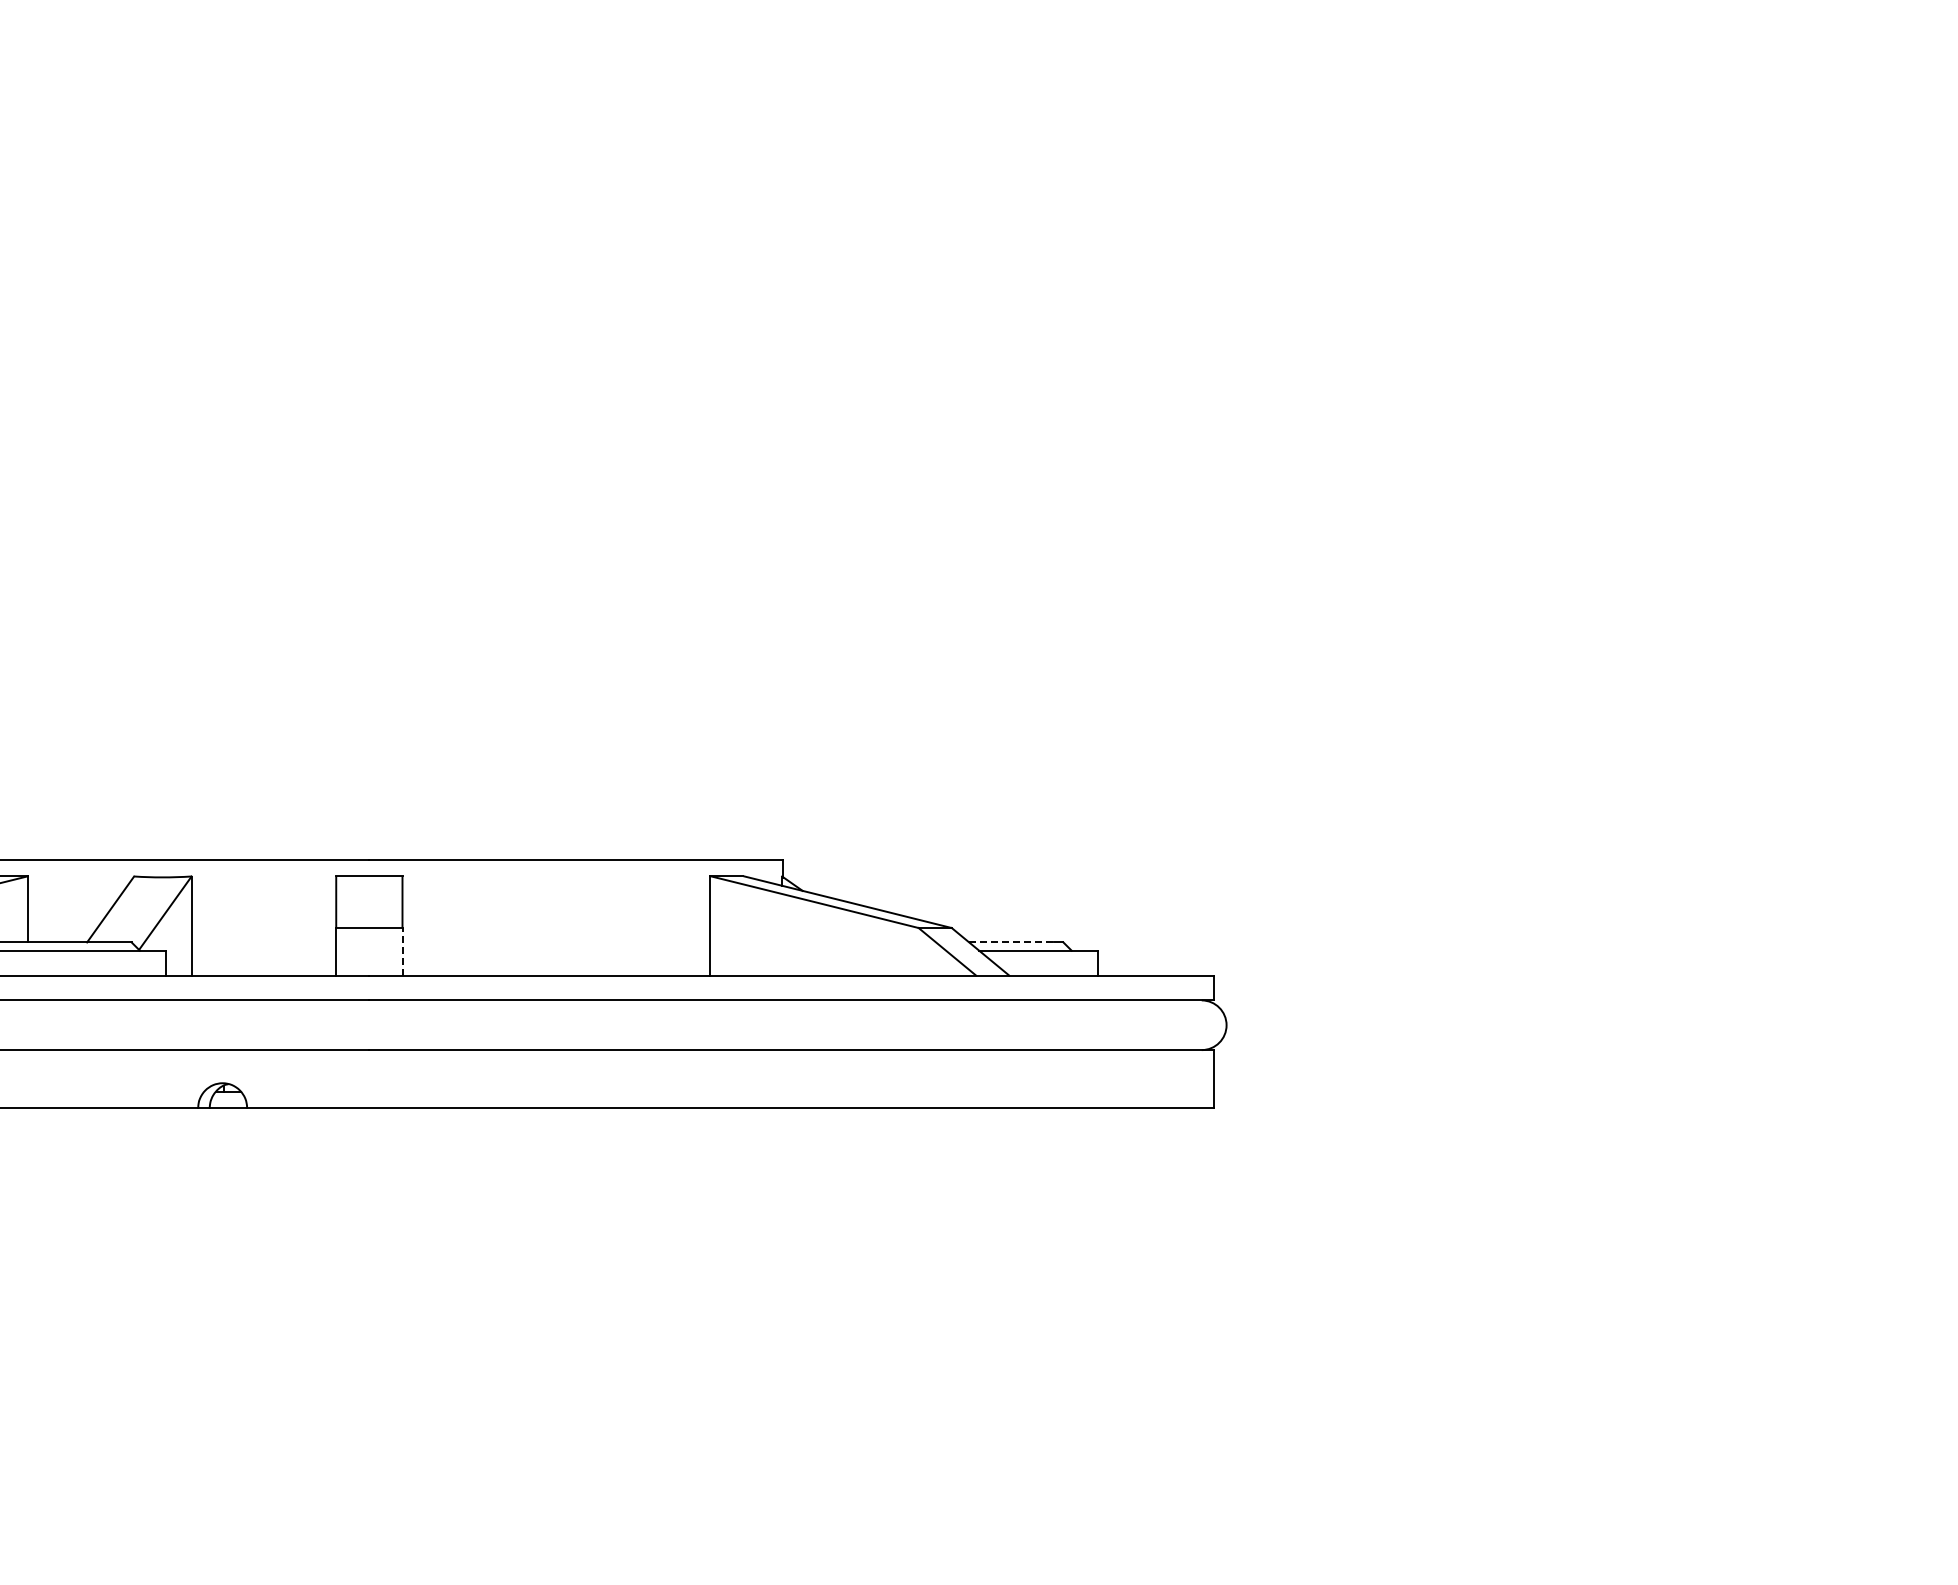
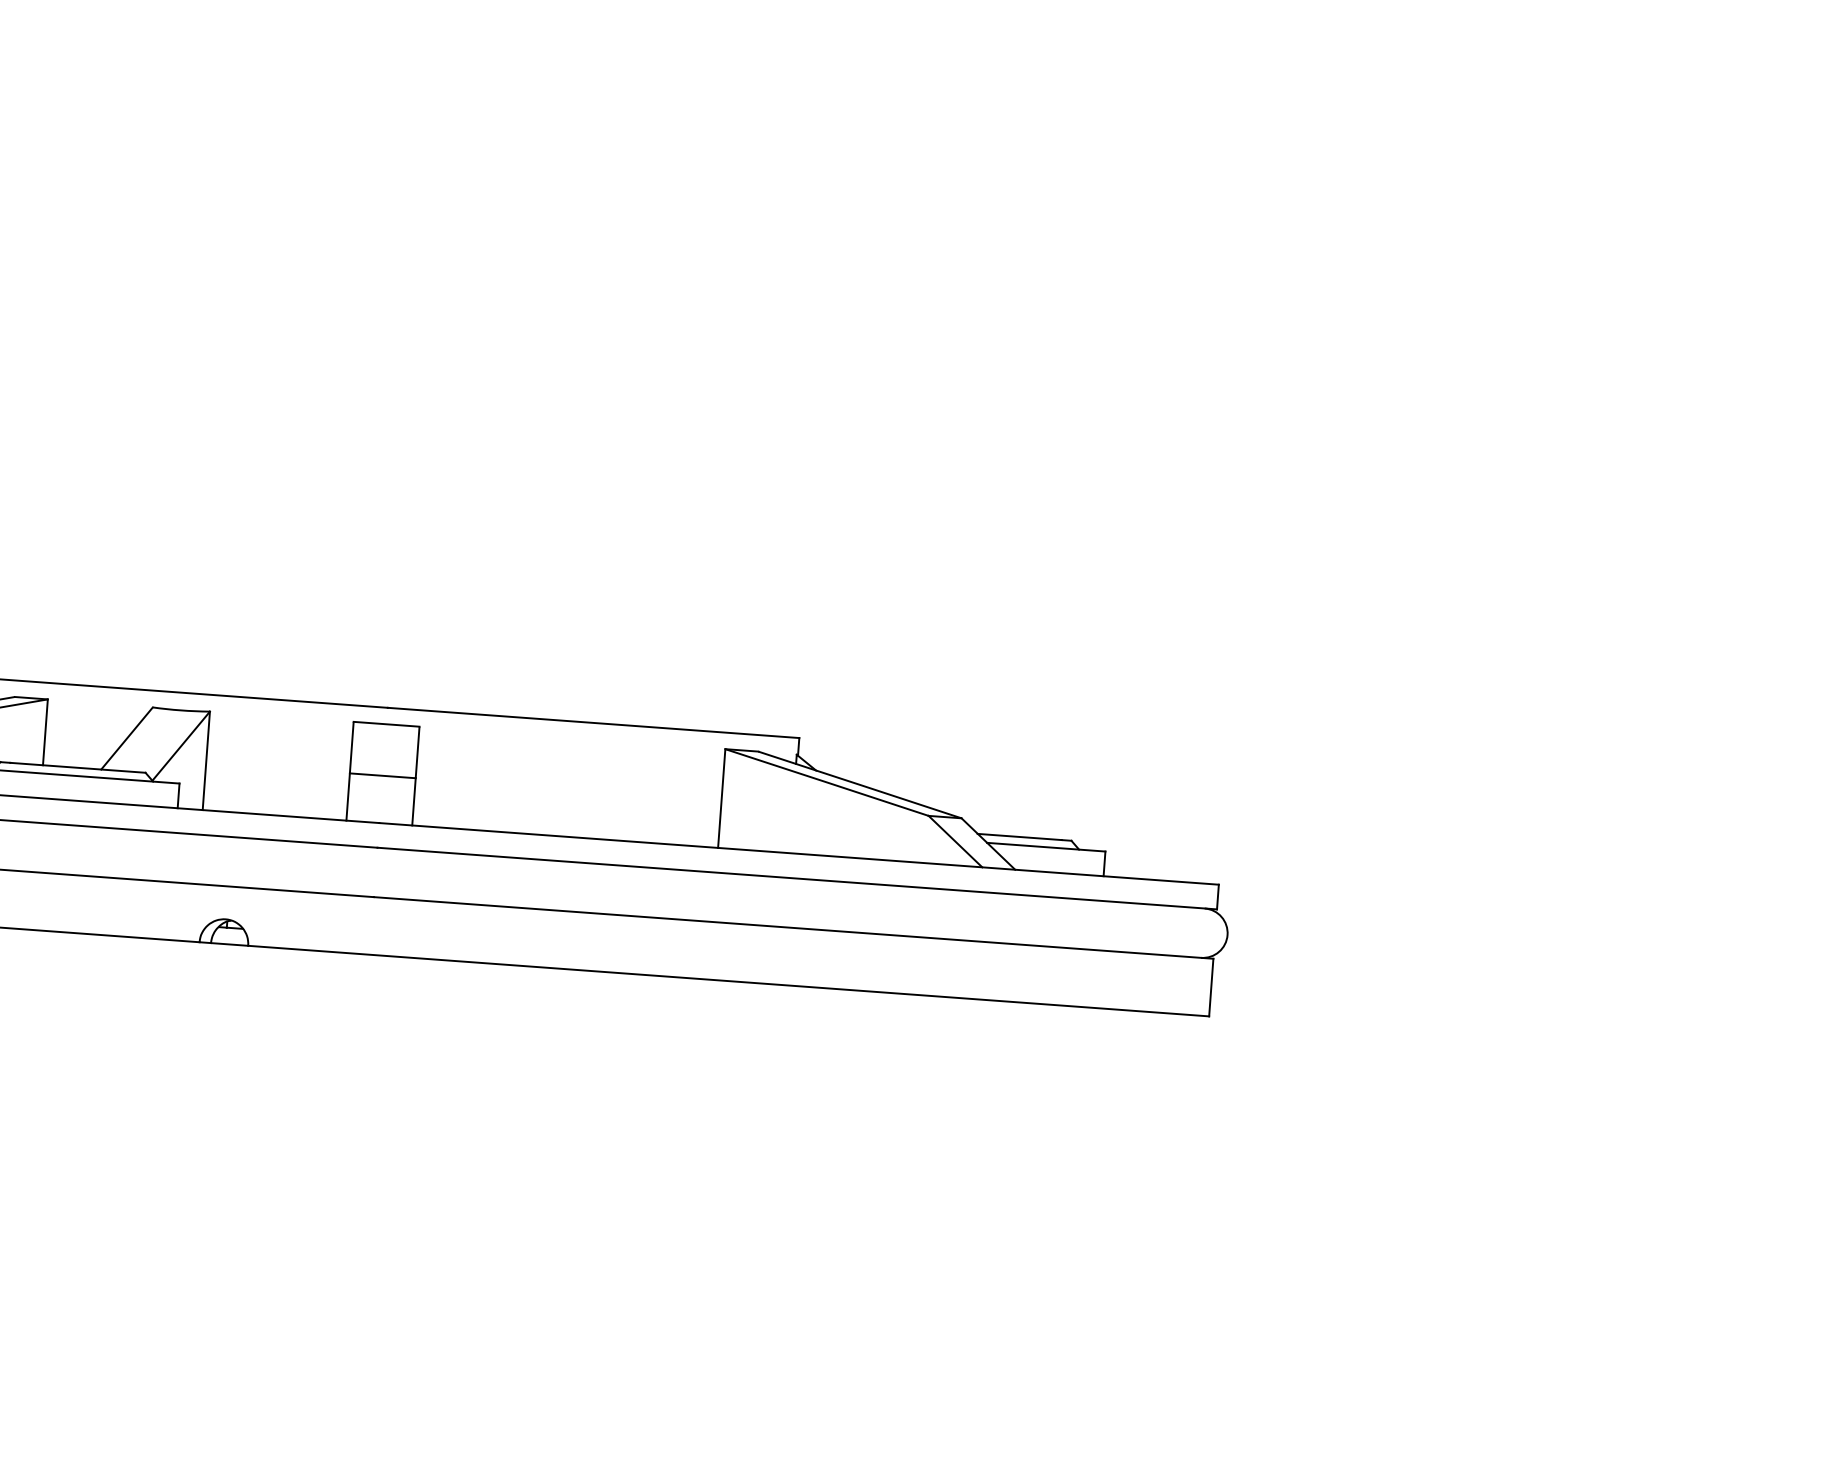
line: (1011, 942) -> (1019, 837), dashed -> solid
line: (402, 951) -> (414, 801), dashed -> solid

